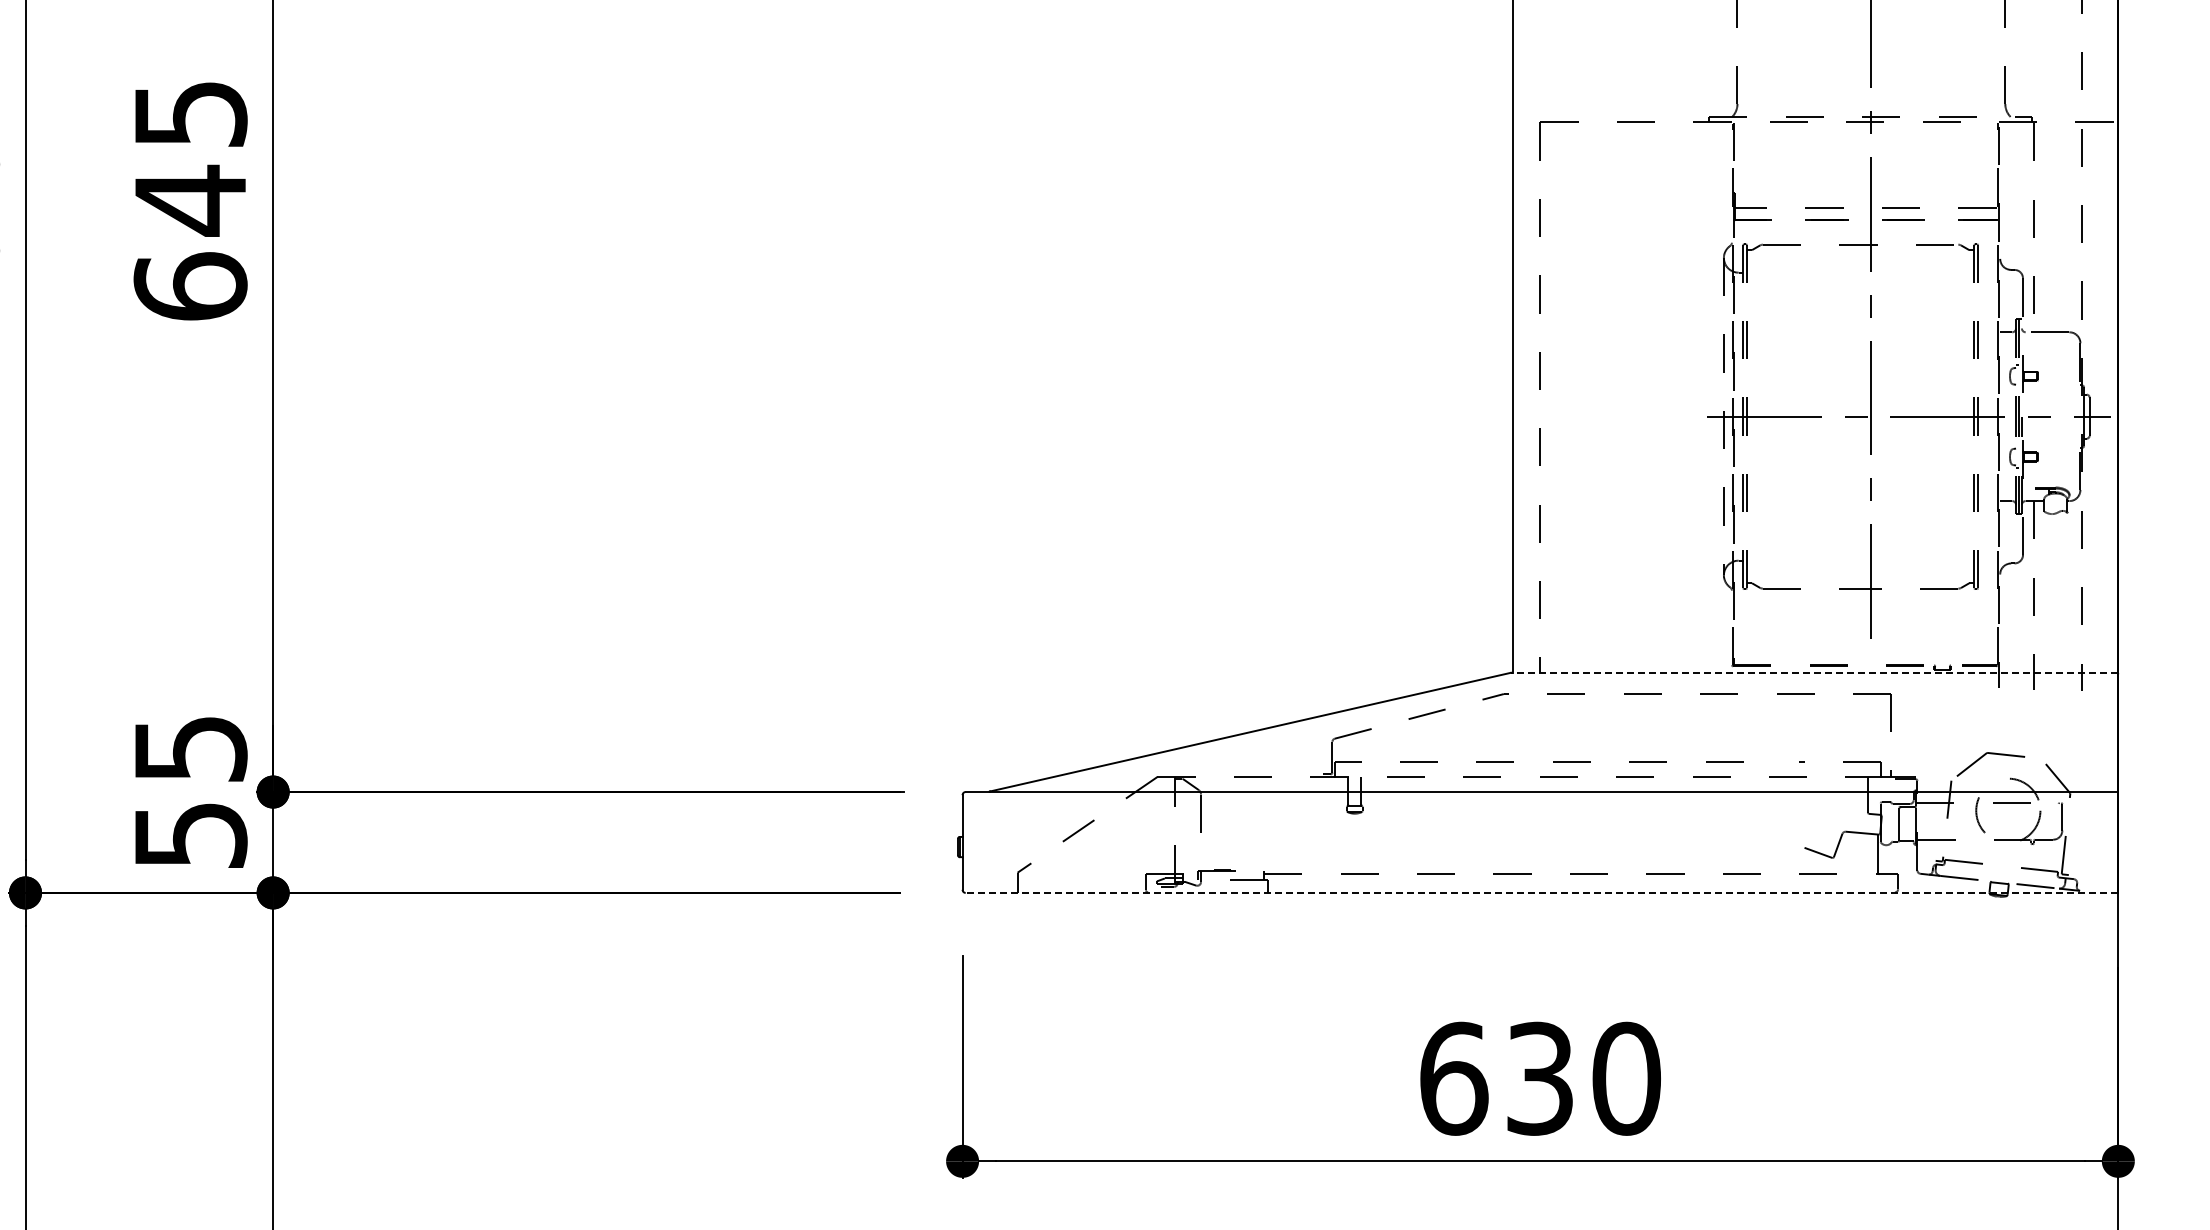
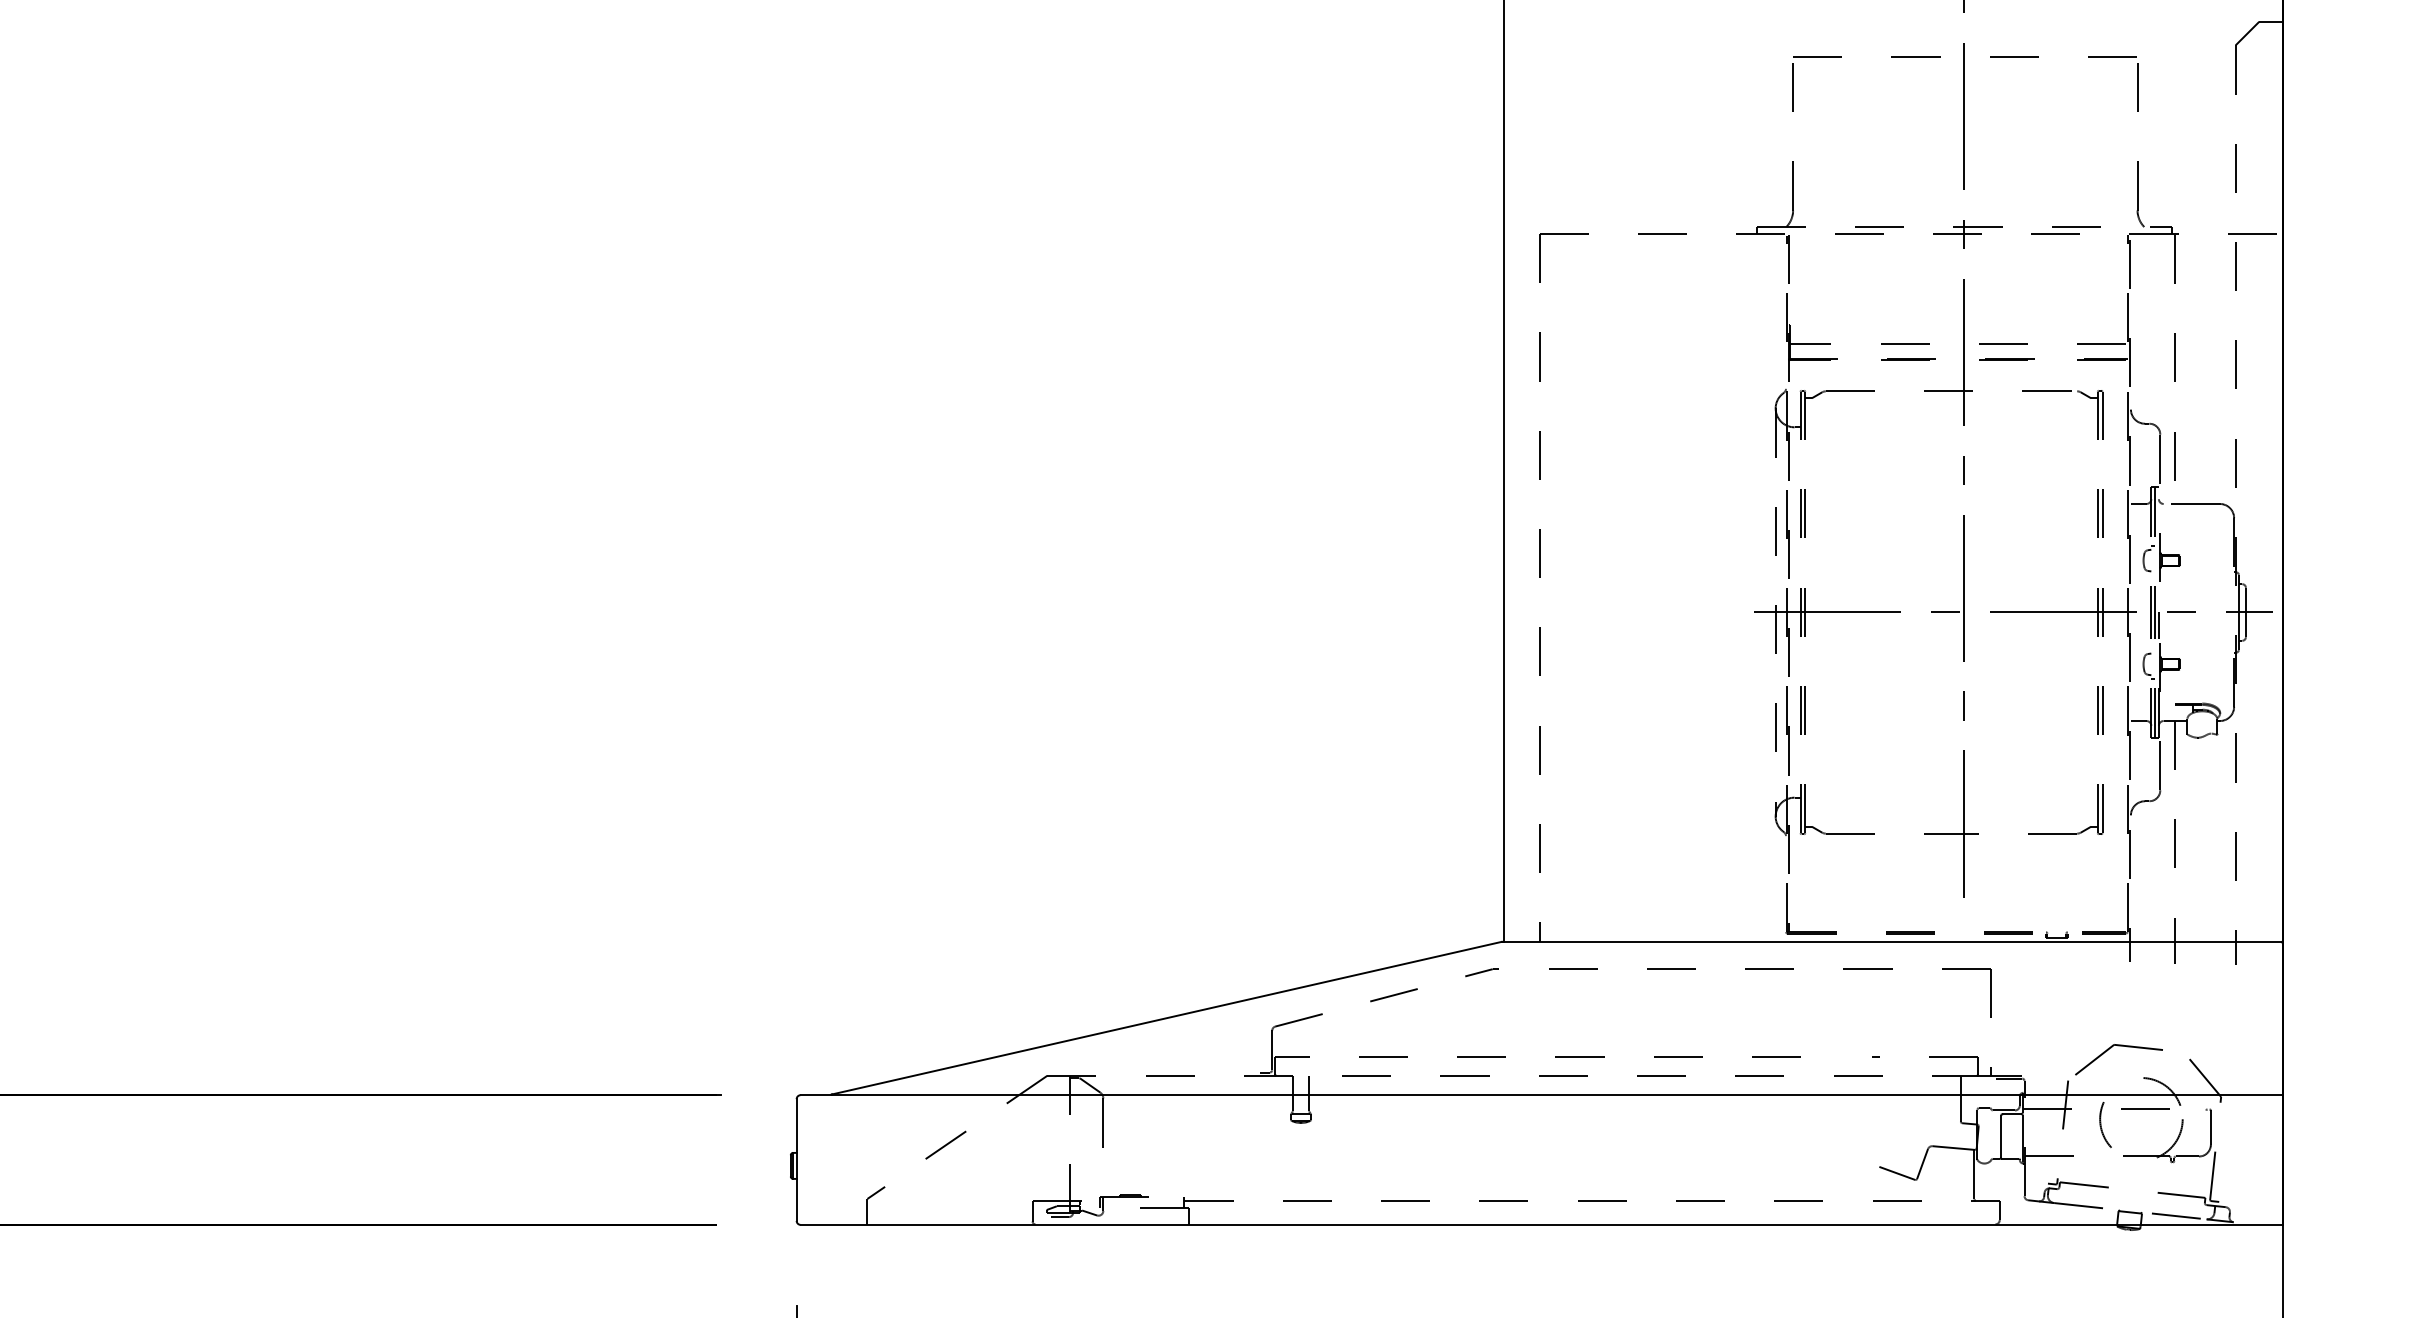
line: (1814, 672) -> (1892, 941), dashed -> solid
line: (1541, 892) -> (1541, 1224), dashed -> solid

